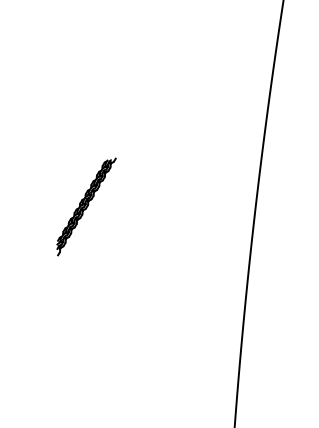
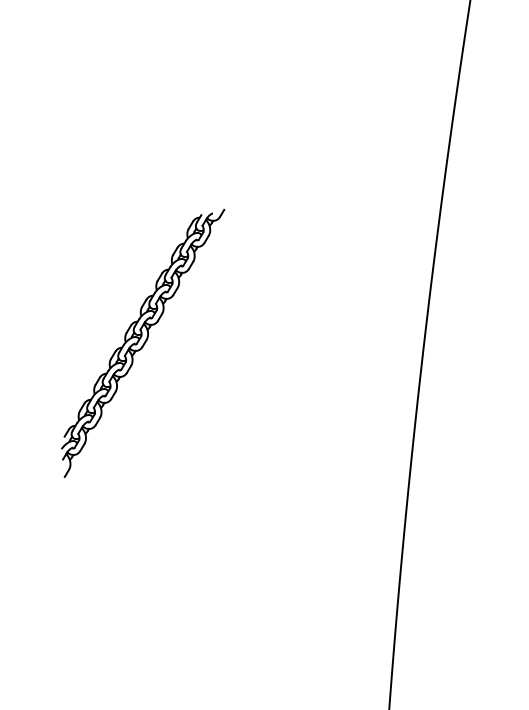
part: (86, 206) -> (143, 342), size x1.67

